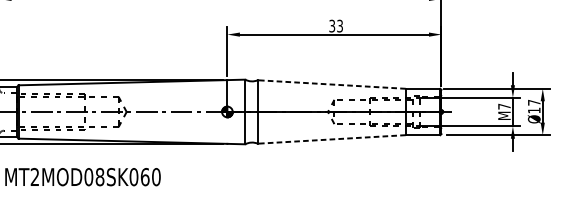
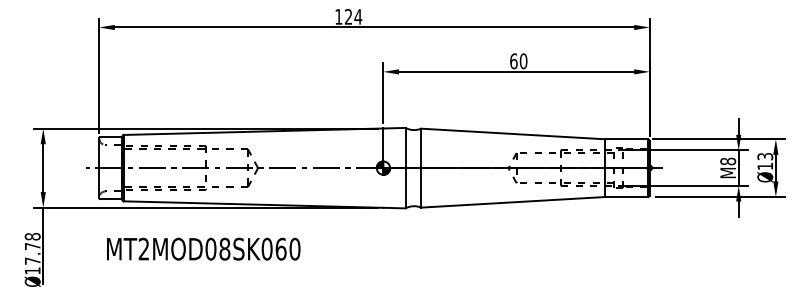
text: (335, 26) -> (518, 61), 33 -> 60
line: (331, 84) -> (512, 133), dashed -> solid
text: (534, 102) -> (765, 156), Ø17 -> Ø13
text: (504, 106) -> (728, 161), M7 -> M8
line: (331, 139) -> (512, 202), dashed -> solid

